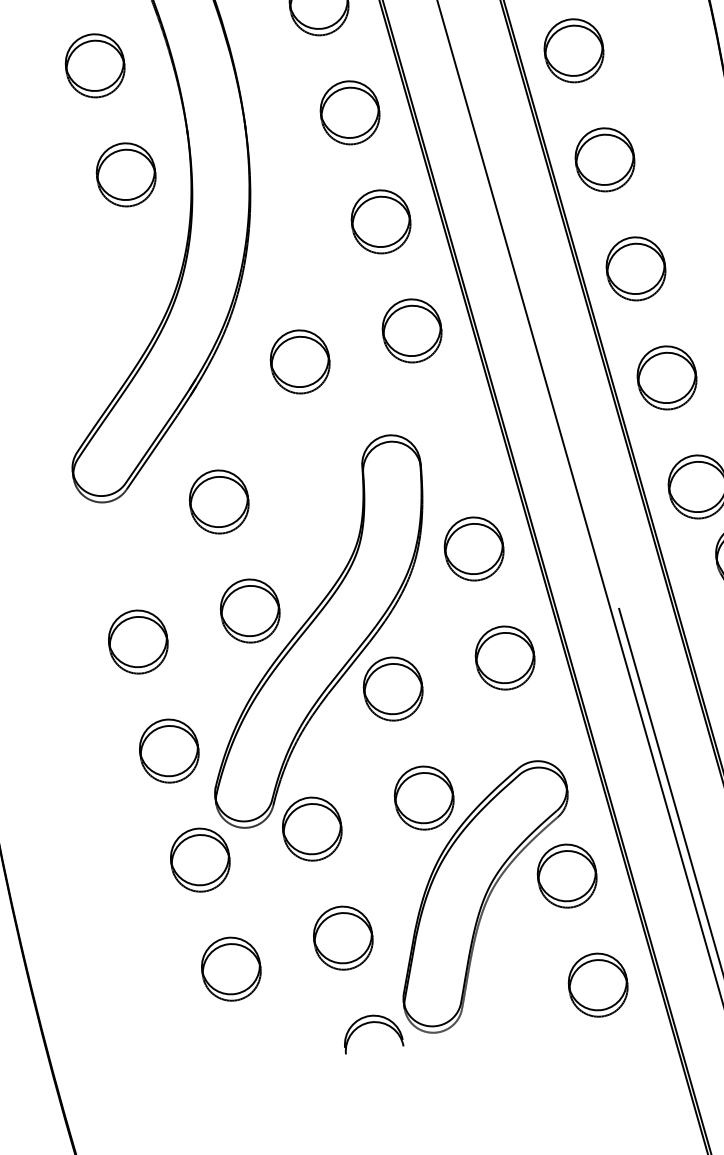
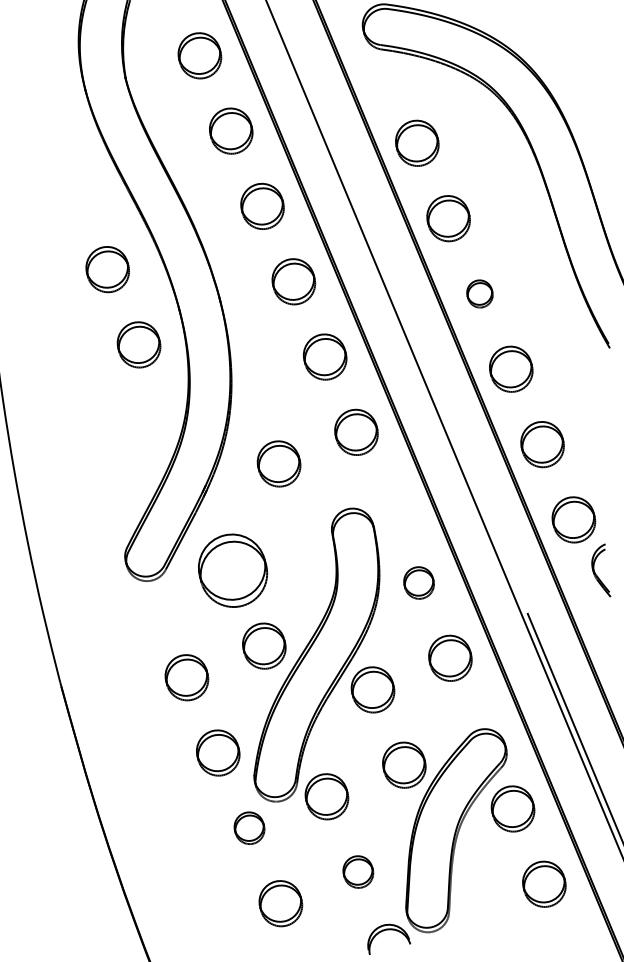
part: (604, 159) -> (479, 293), size x0.6
part: (218, 501) -> (232, 570), size x1.6
part: (473, 548) -> (418, 582), size x0.7
part: (200, 858) -> (249, 827), size x0.7
part: (343, 937) -> (358, 871), size x0.7

